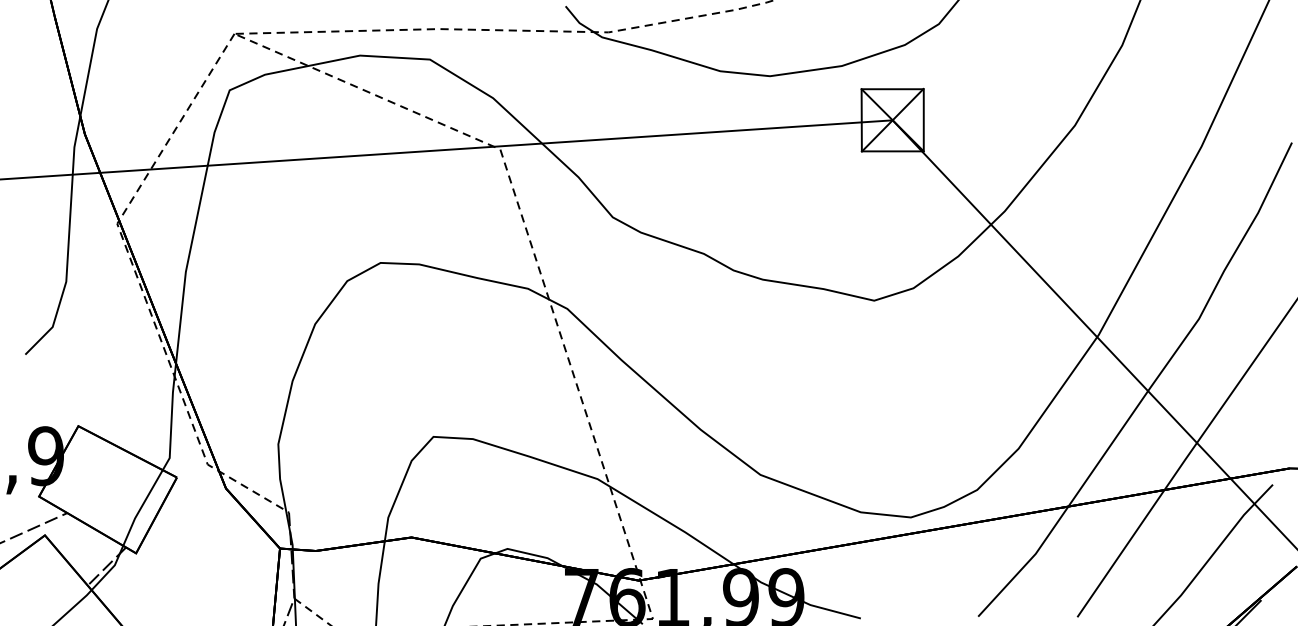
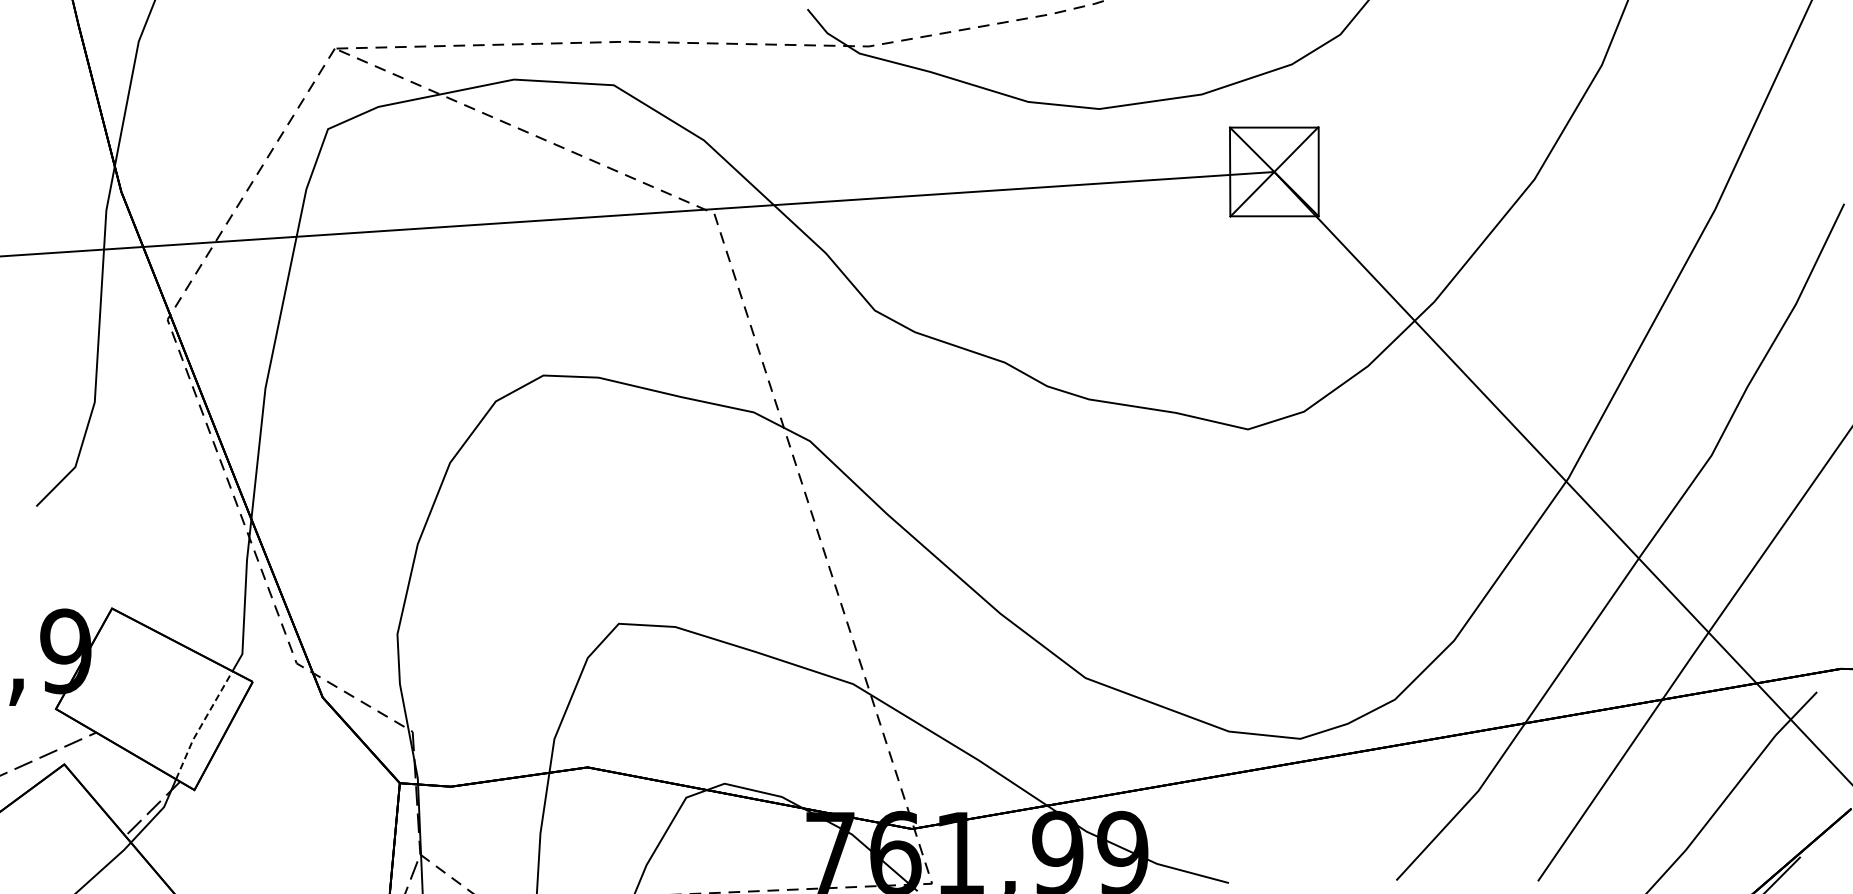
line: (141, 507) -> (201, 724), solid -> dashed

